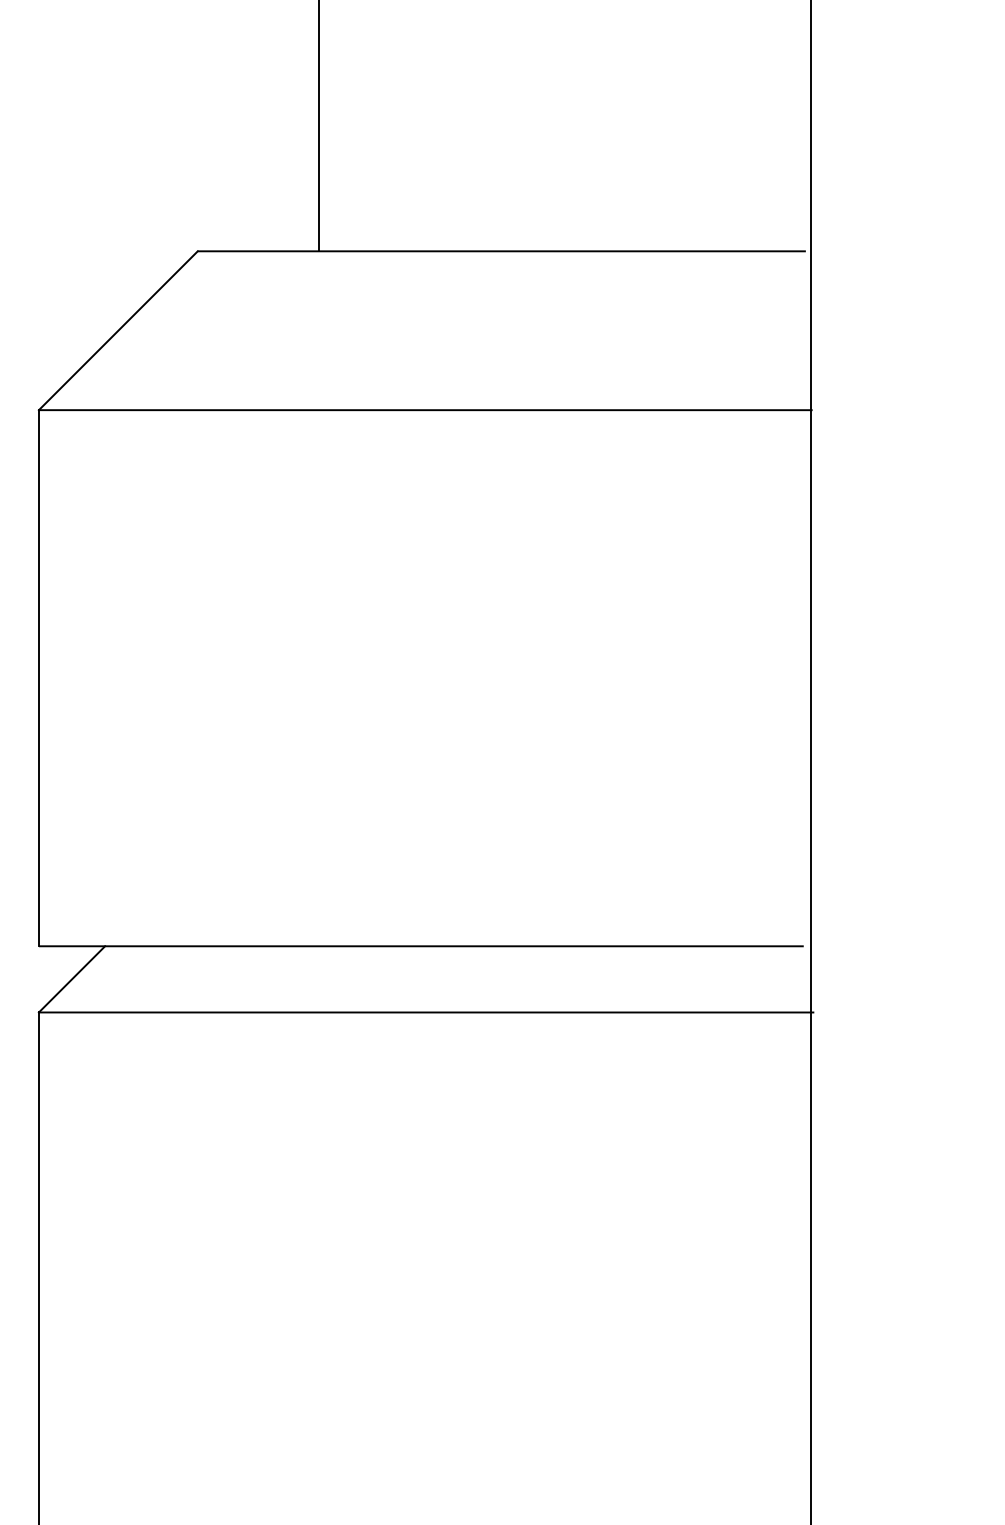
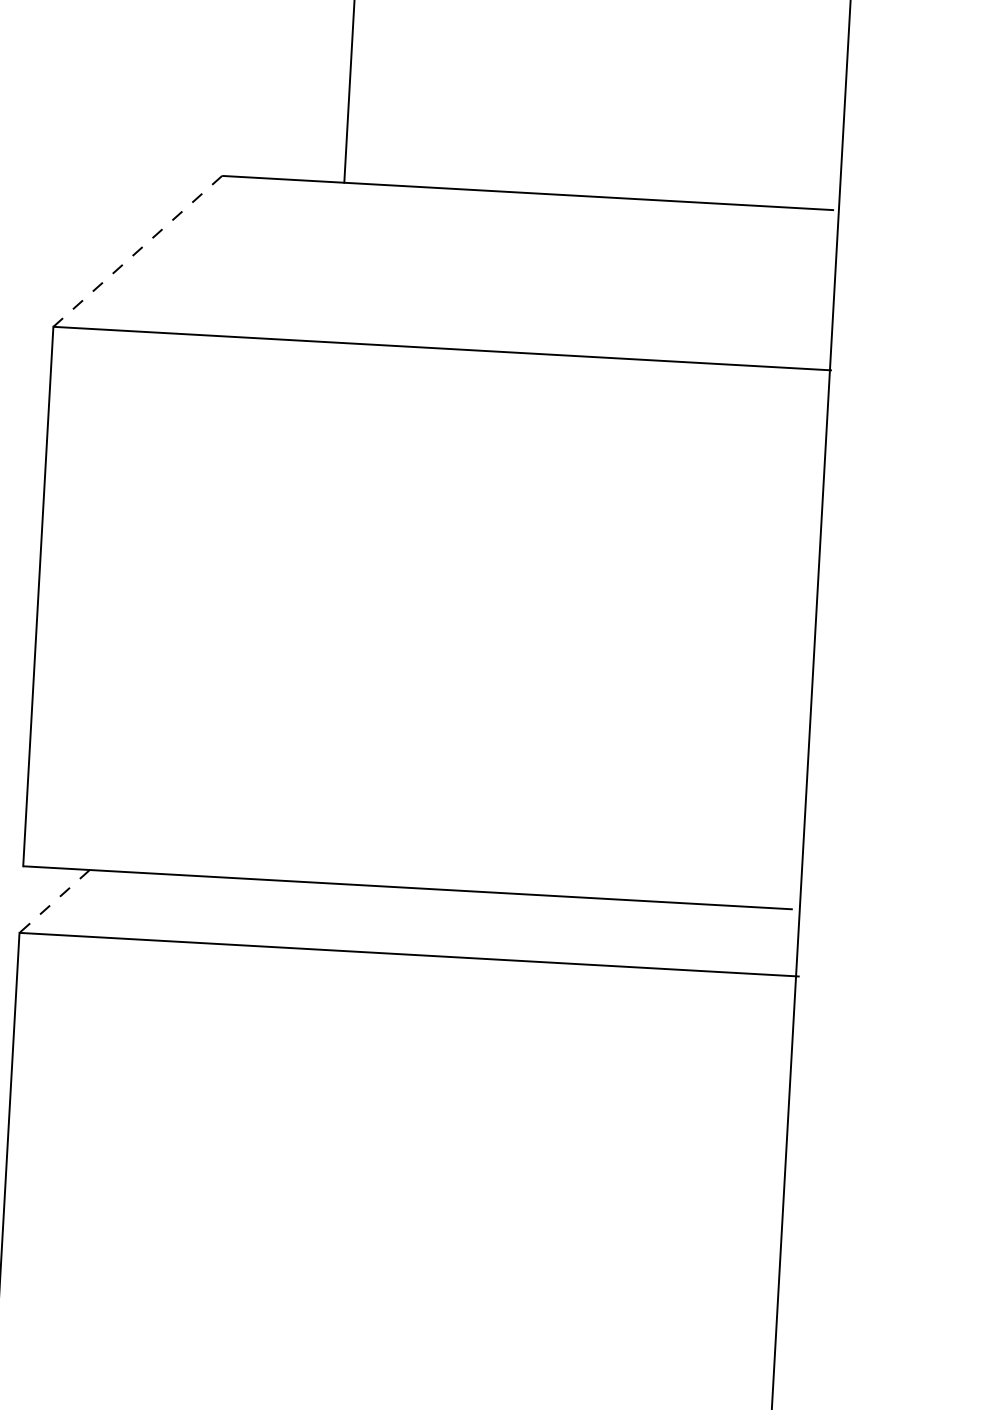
line: (118, 331) -> (137, 252), solid -> dashed
line: (72, 979) -> (55, 901), solid -> dashed

